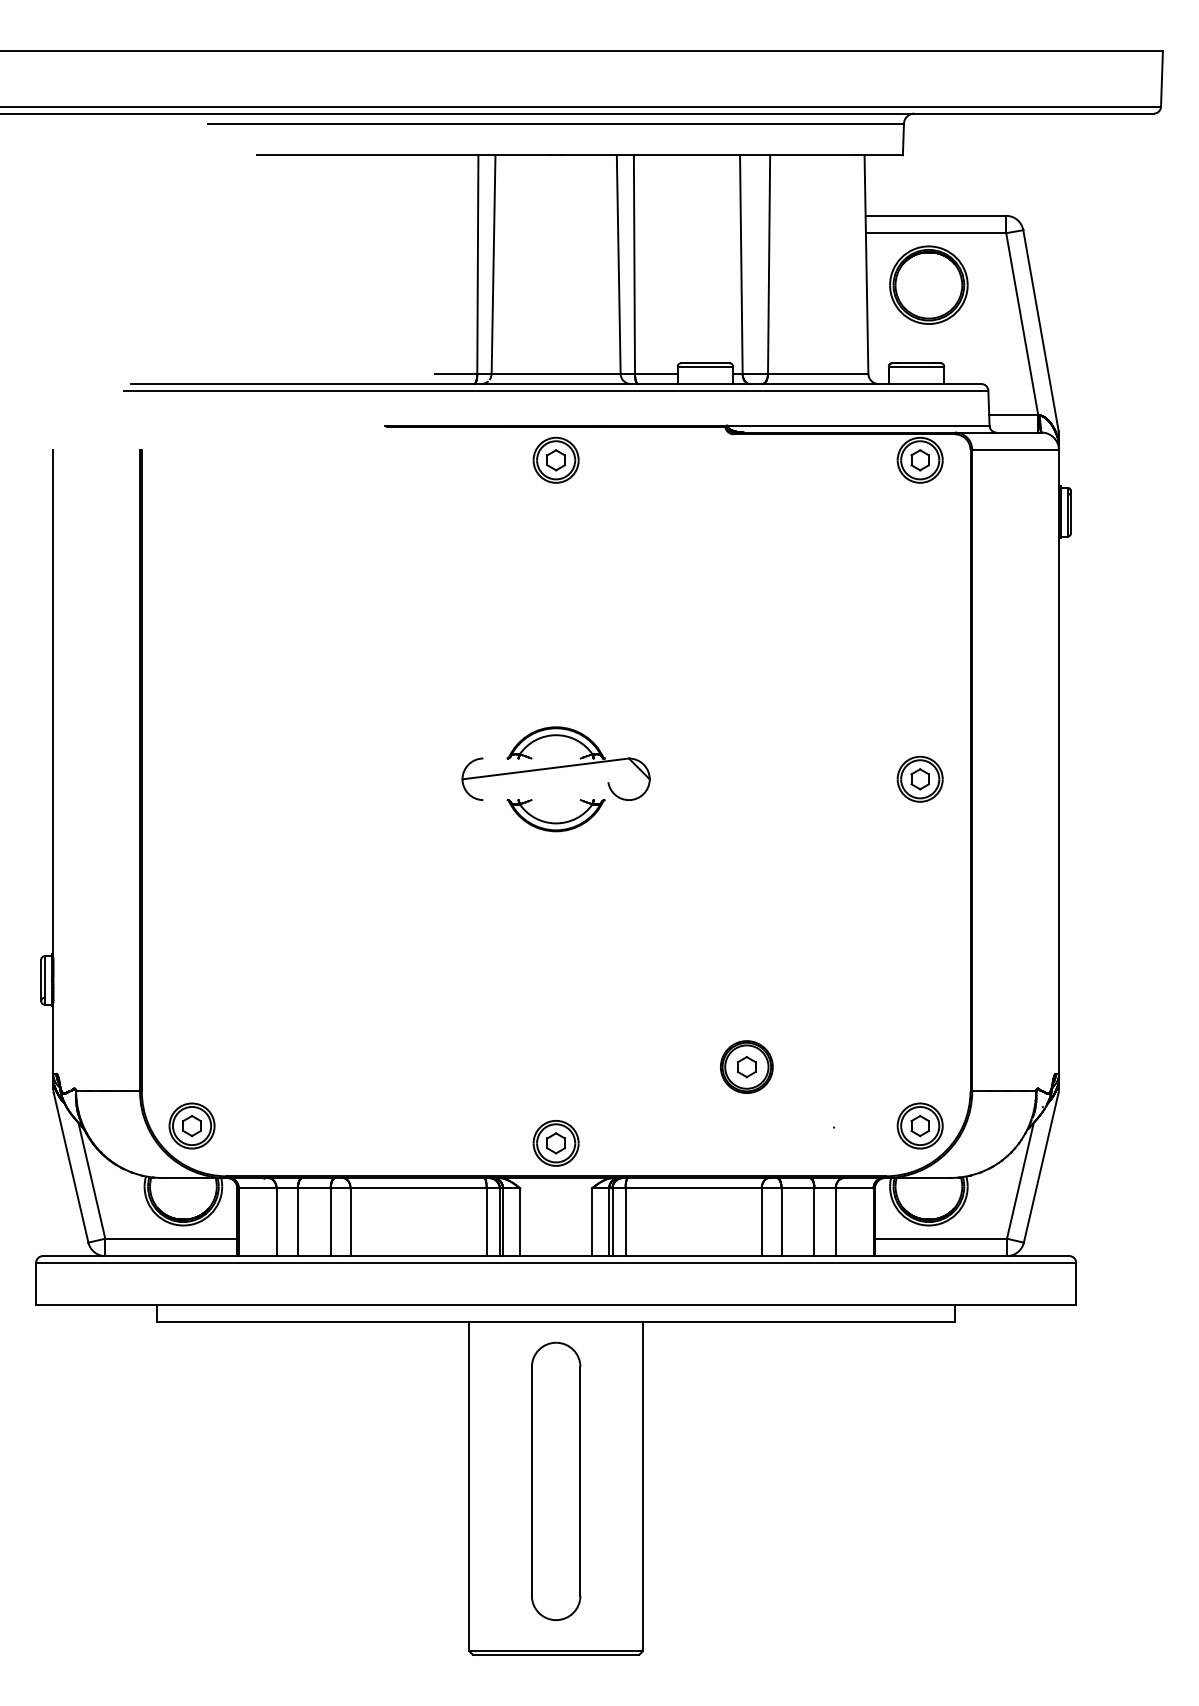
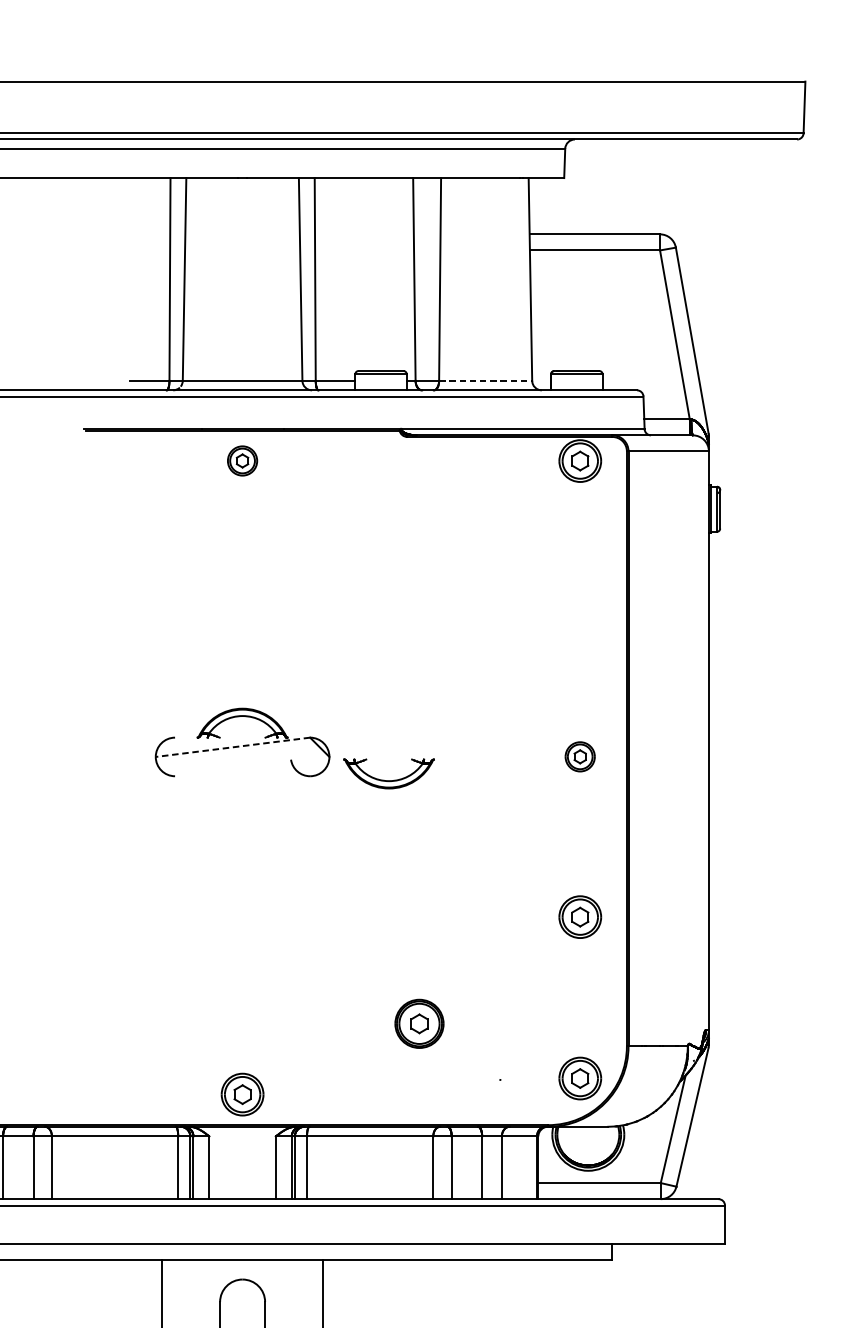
part: (928, 284) -> (587, 298), removed
line: (818, 373) -> (485, 380), solid -> dashed
part: (555, 459) -> (242, 460), size x0.7
line: (545, 768) -> (232, 746), solid -> dashed
part: (919, 778) -> (579, 756), size x0.7
part: (555, 822) -> (388, 780), moved
part: (919, 951) -> (579, 916), added

